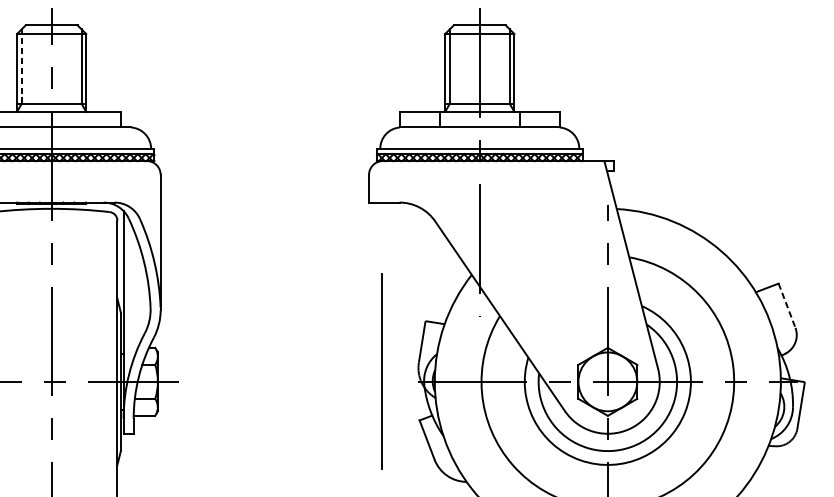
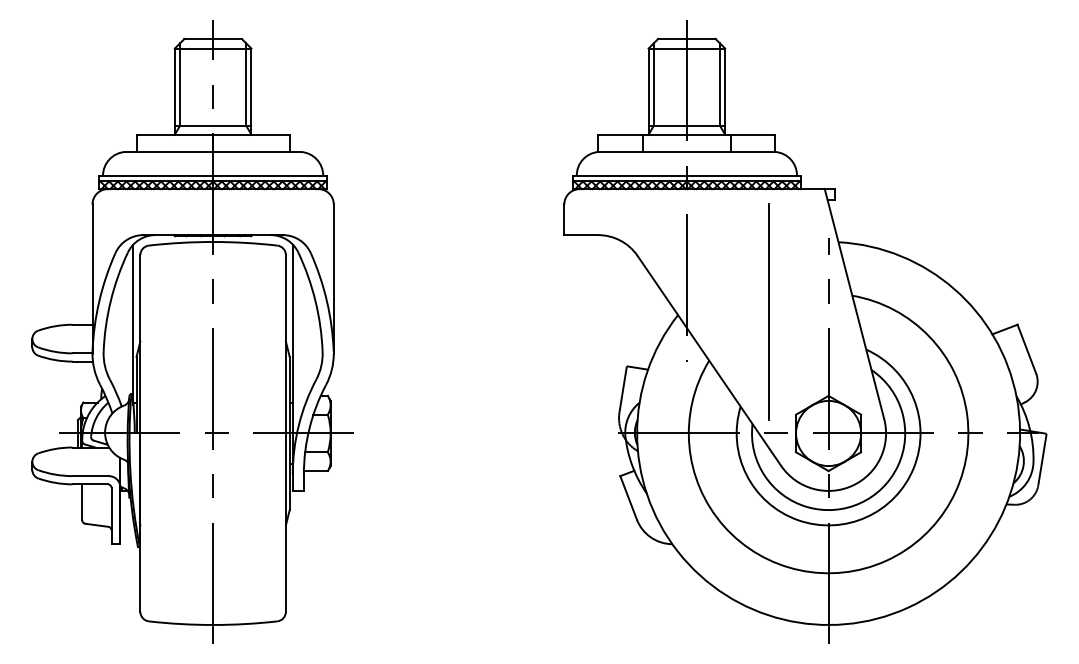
line: (22, 66) -> (180, 84), dashed -> solid
line: (787, 305) -> (1027, 349), dashed -> solid
line: (380, 371) -> (768, 311), moved

